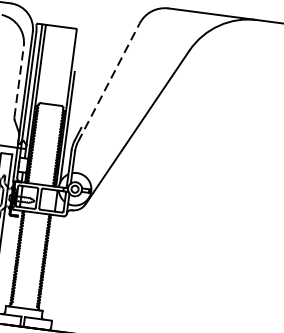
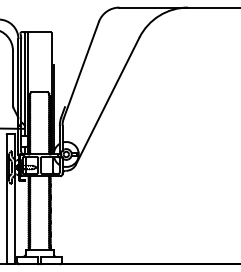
line: (19, 80) -> (13, 77), dashed -> solid
line: (109, 81) -> (81, 69), dashed -> solid

